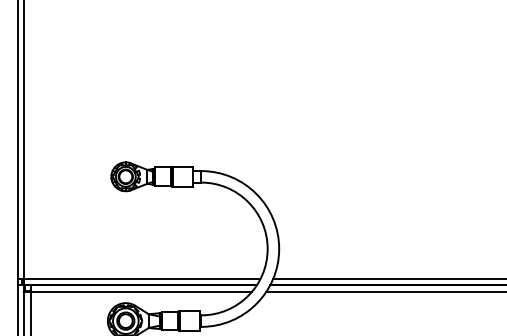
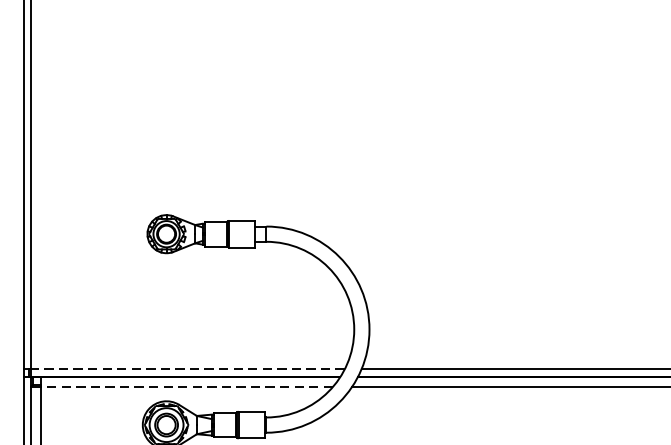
line: (141, 279) -> (187, 370), solid -> dashed
line: (140, 292) -> (185, 387), solid -> dashed

